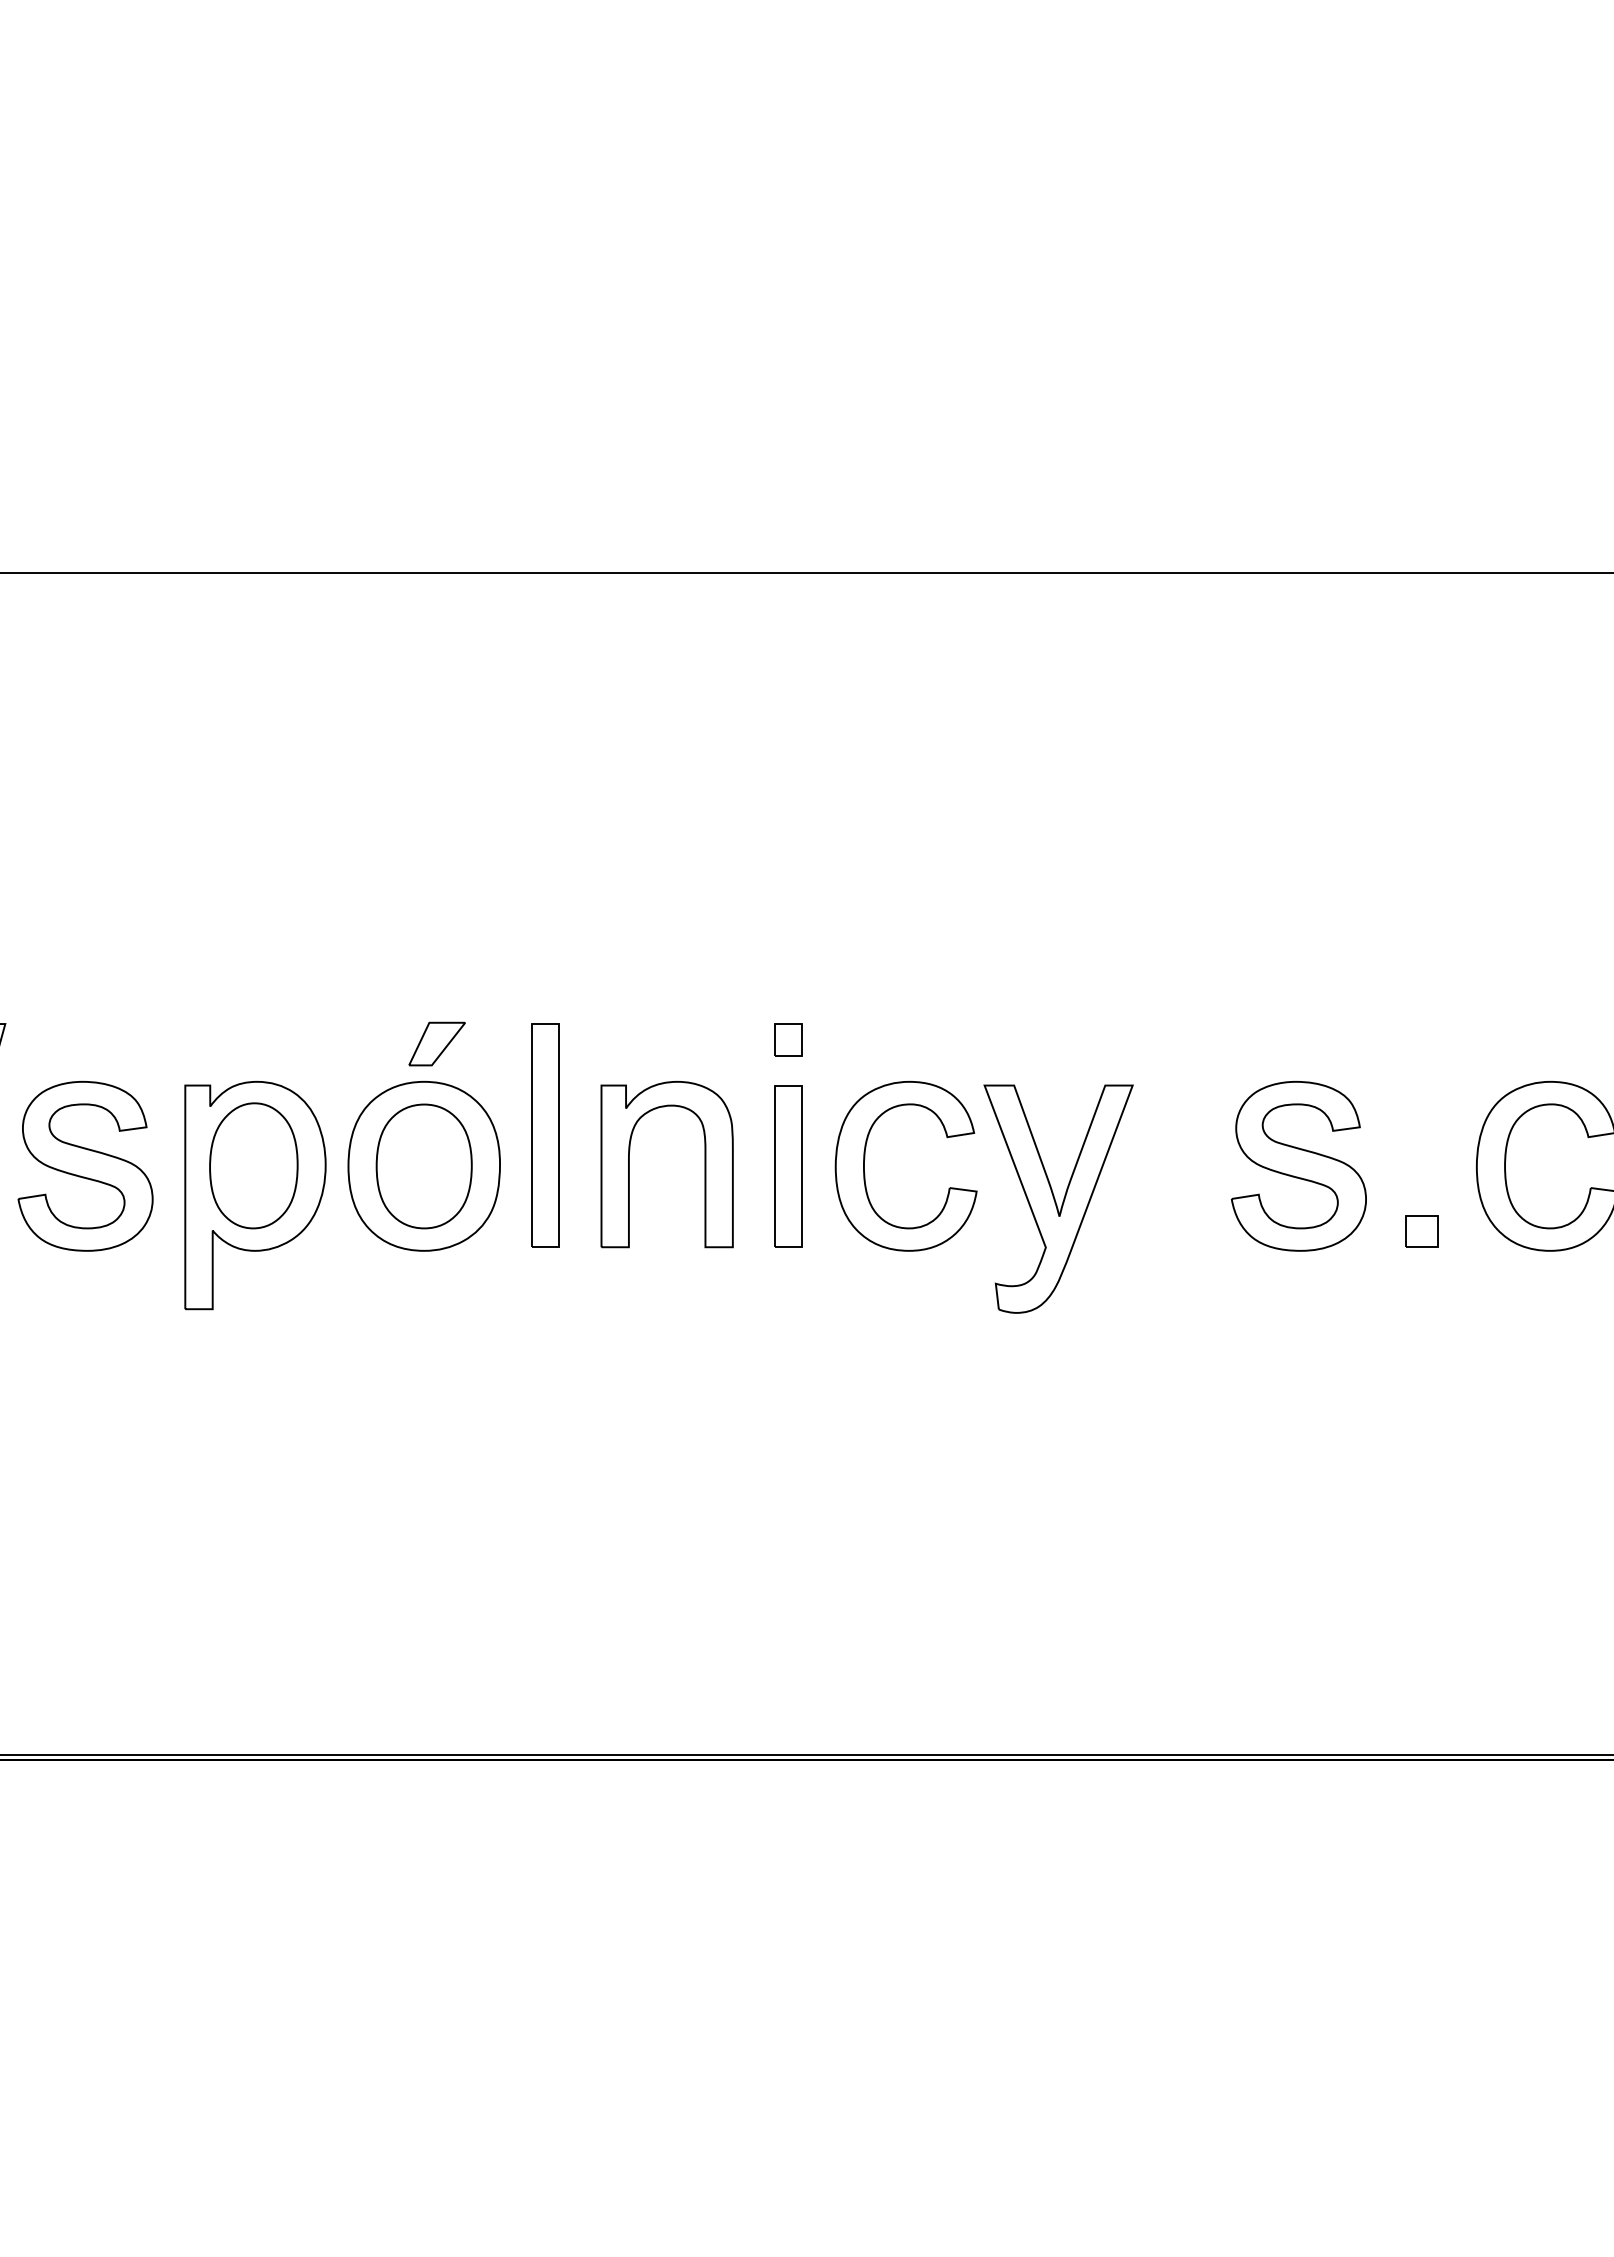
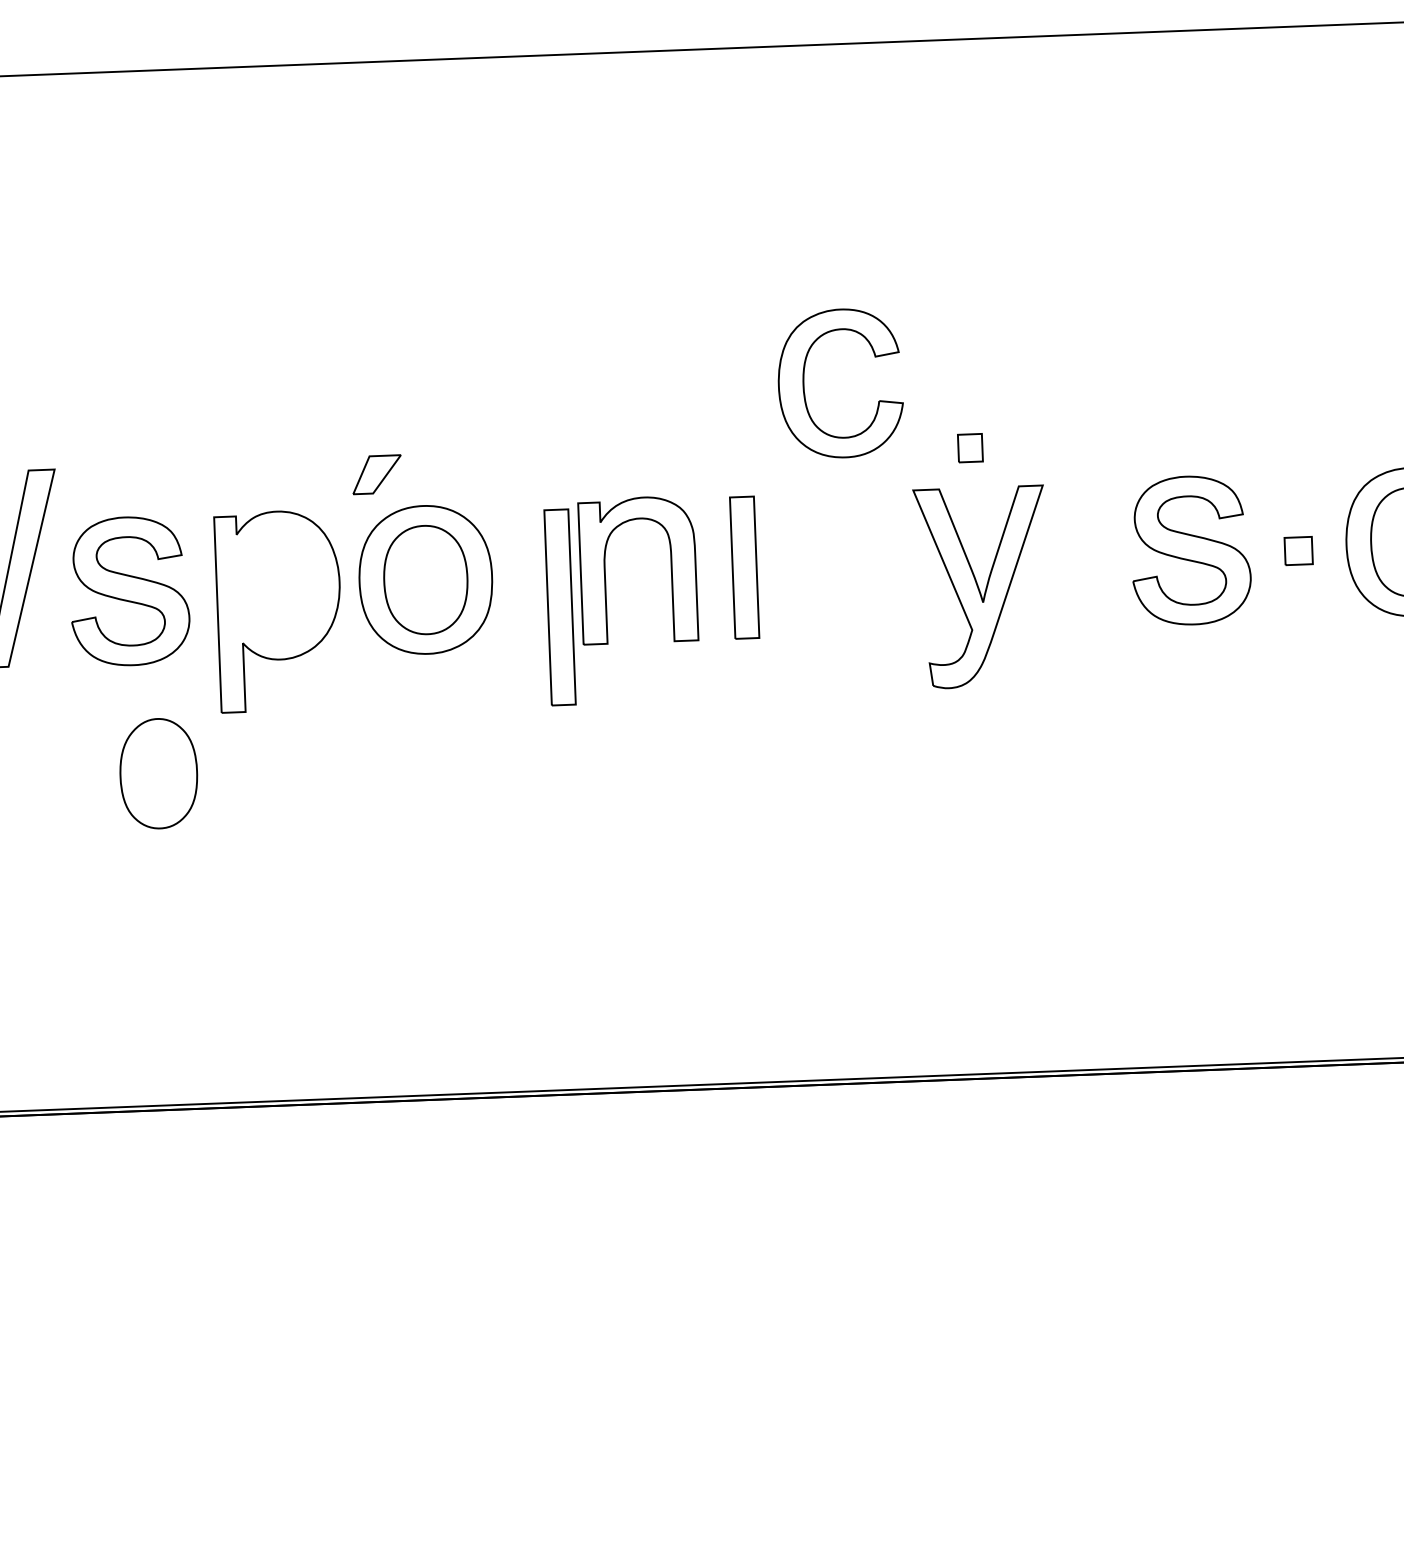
part: (788, 1039) -> (970, 447), moved
part: (436, 1043) -> (376, 474), moved
part: (545, 1135) -> (560, 607), moved
part: (253, 1165) -> (158, 773), moved
part: (865, 1173) -> (805, 391), moved
part: (1421, 1231) -> (1298, 550), moved

